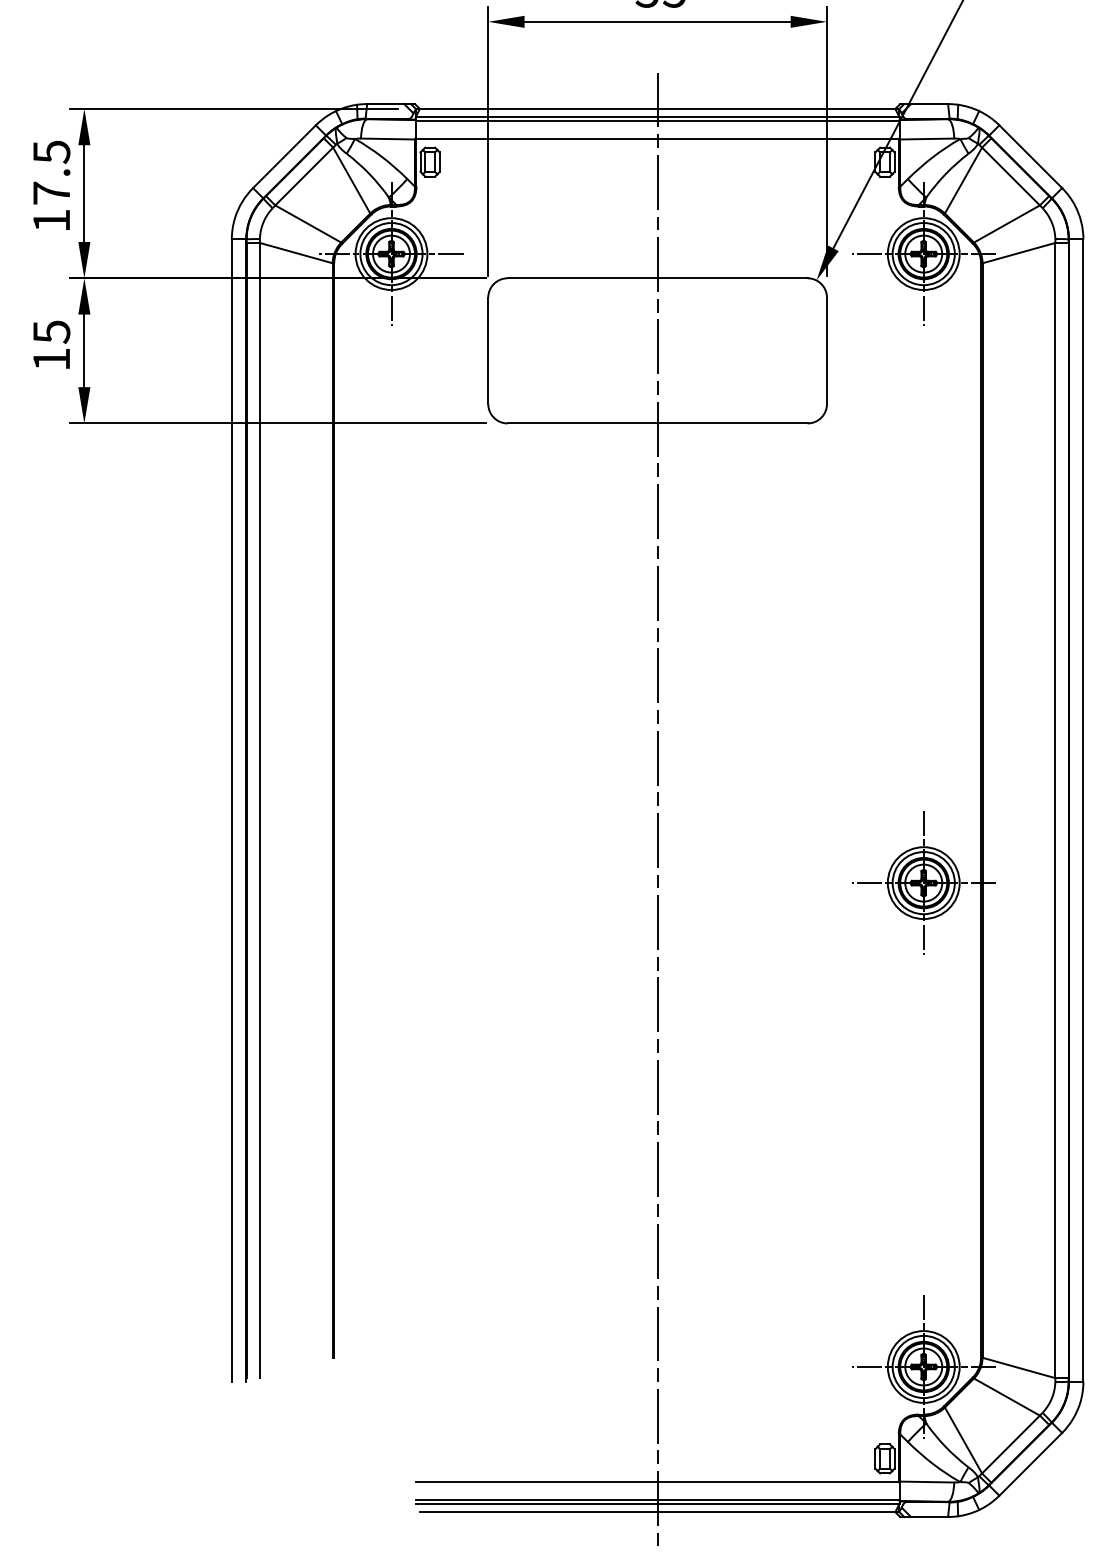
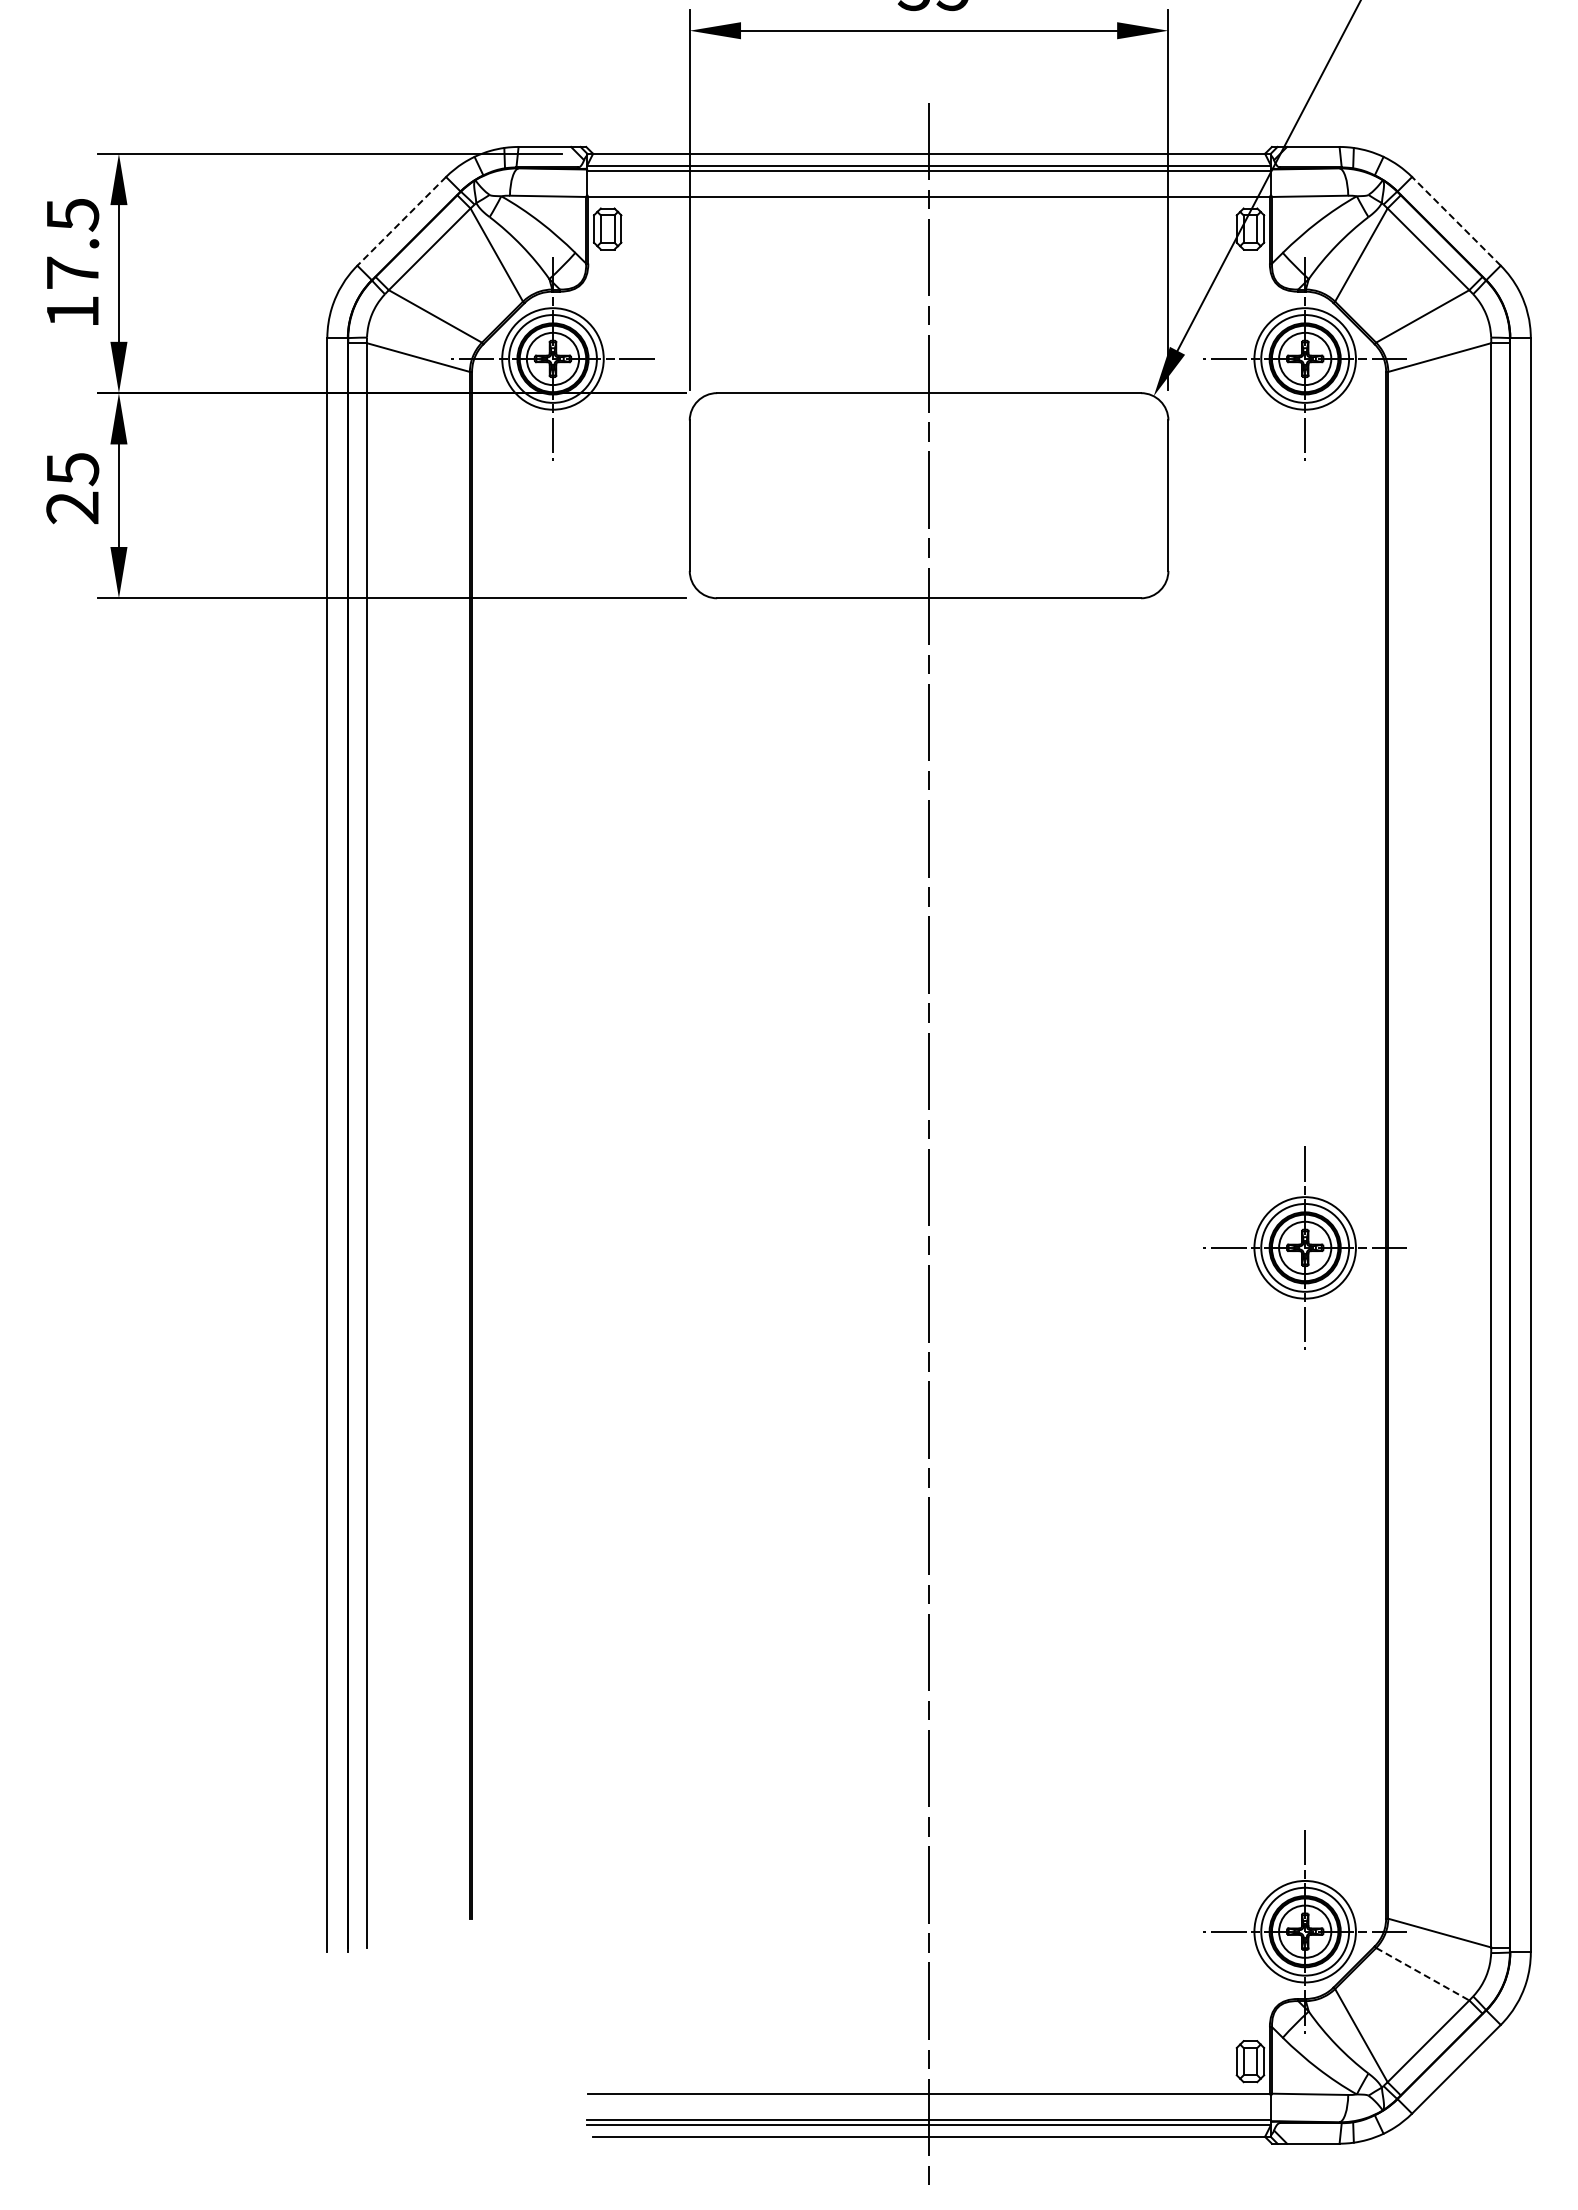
line: (284, 156) -> (401, 221), solid -> dashed
line: (1030, 156) -> (1456, 221), solid -> dashed
text: (51, 359) -> (72, 507), 15 -> 25
line: (1007, 1397) -> (1423, 1974), solid -> dashed

